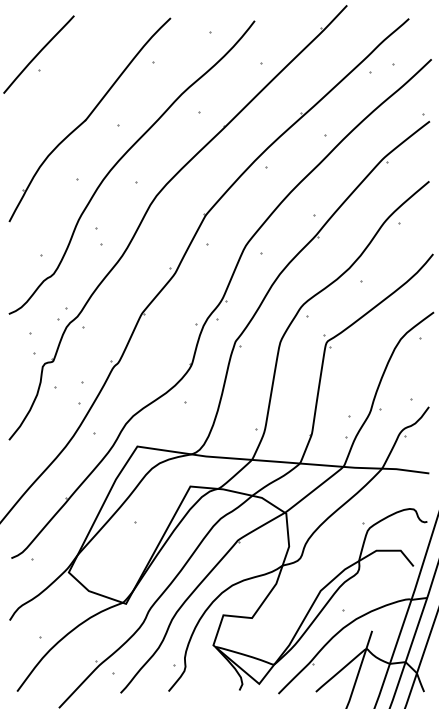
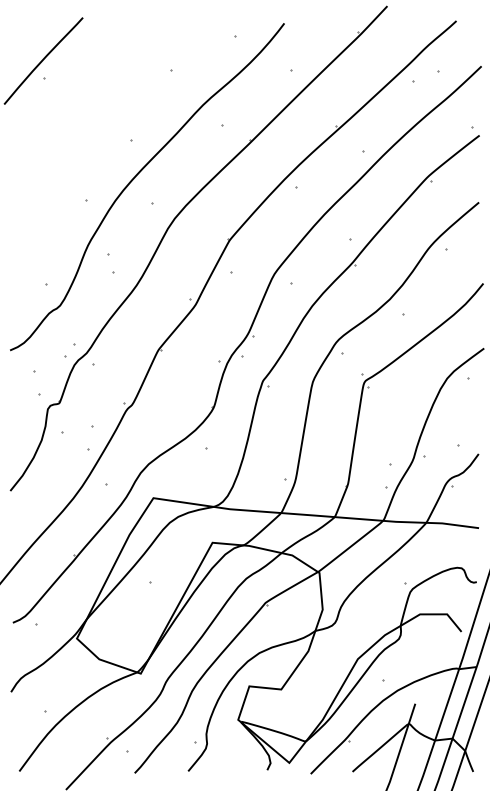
part: (89, 119) -> (100, 133), removed

